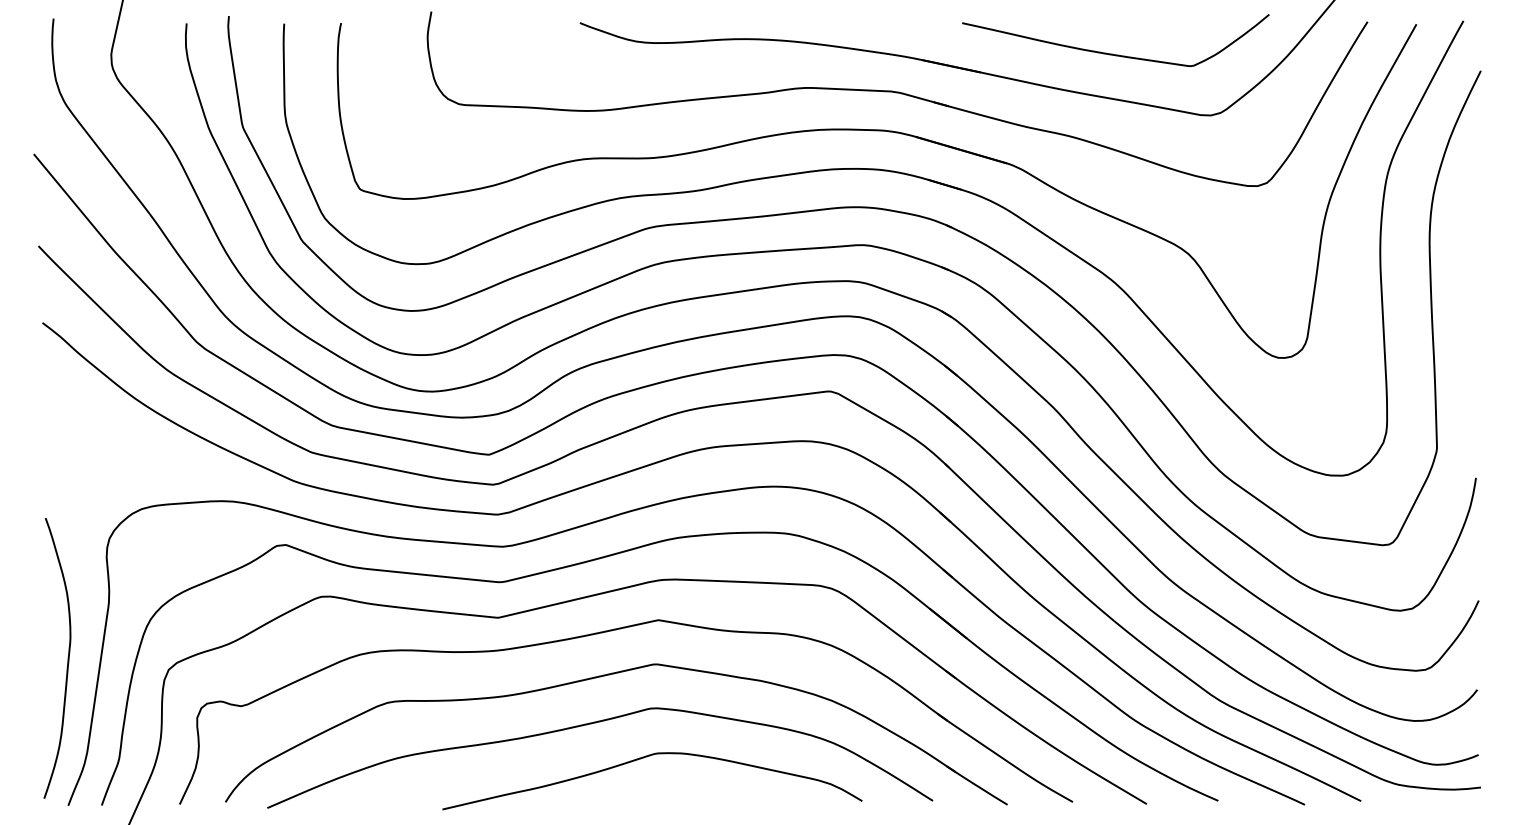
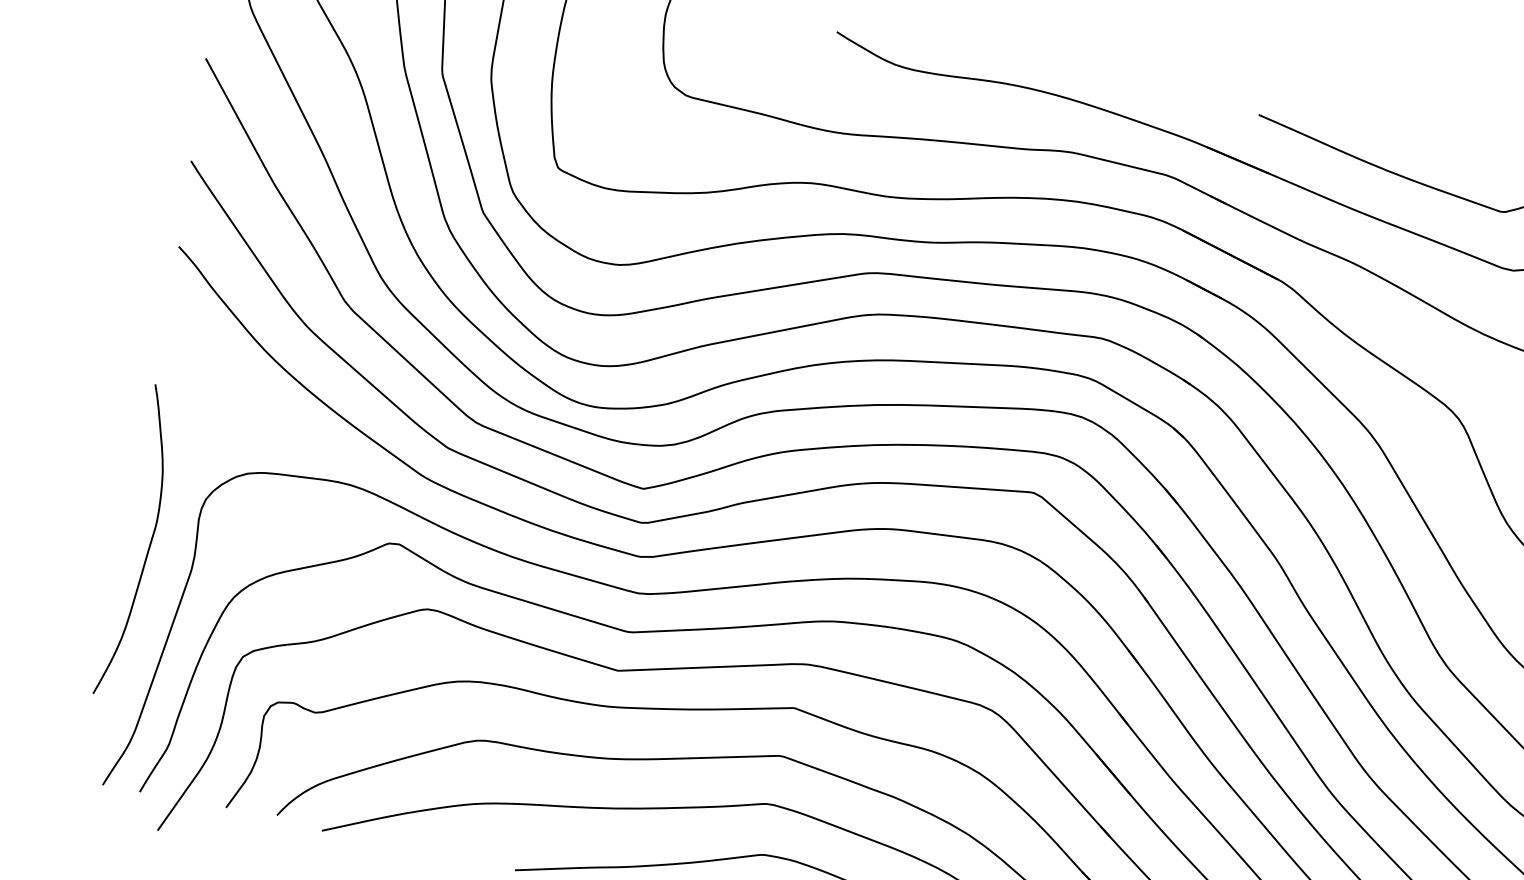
curve: (67, 658) -> (149, 544), moved

